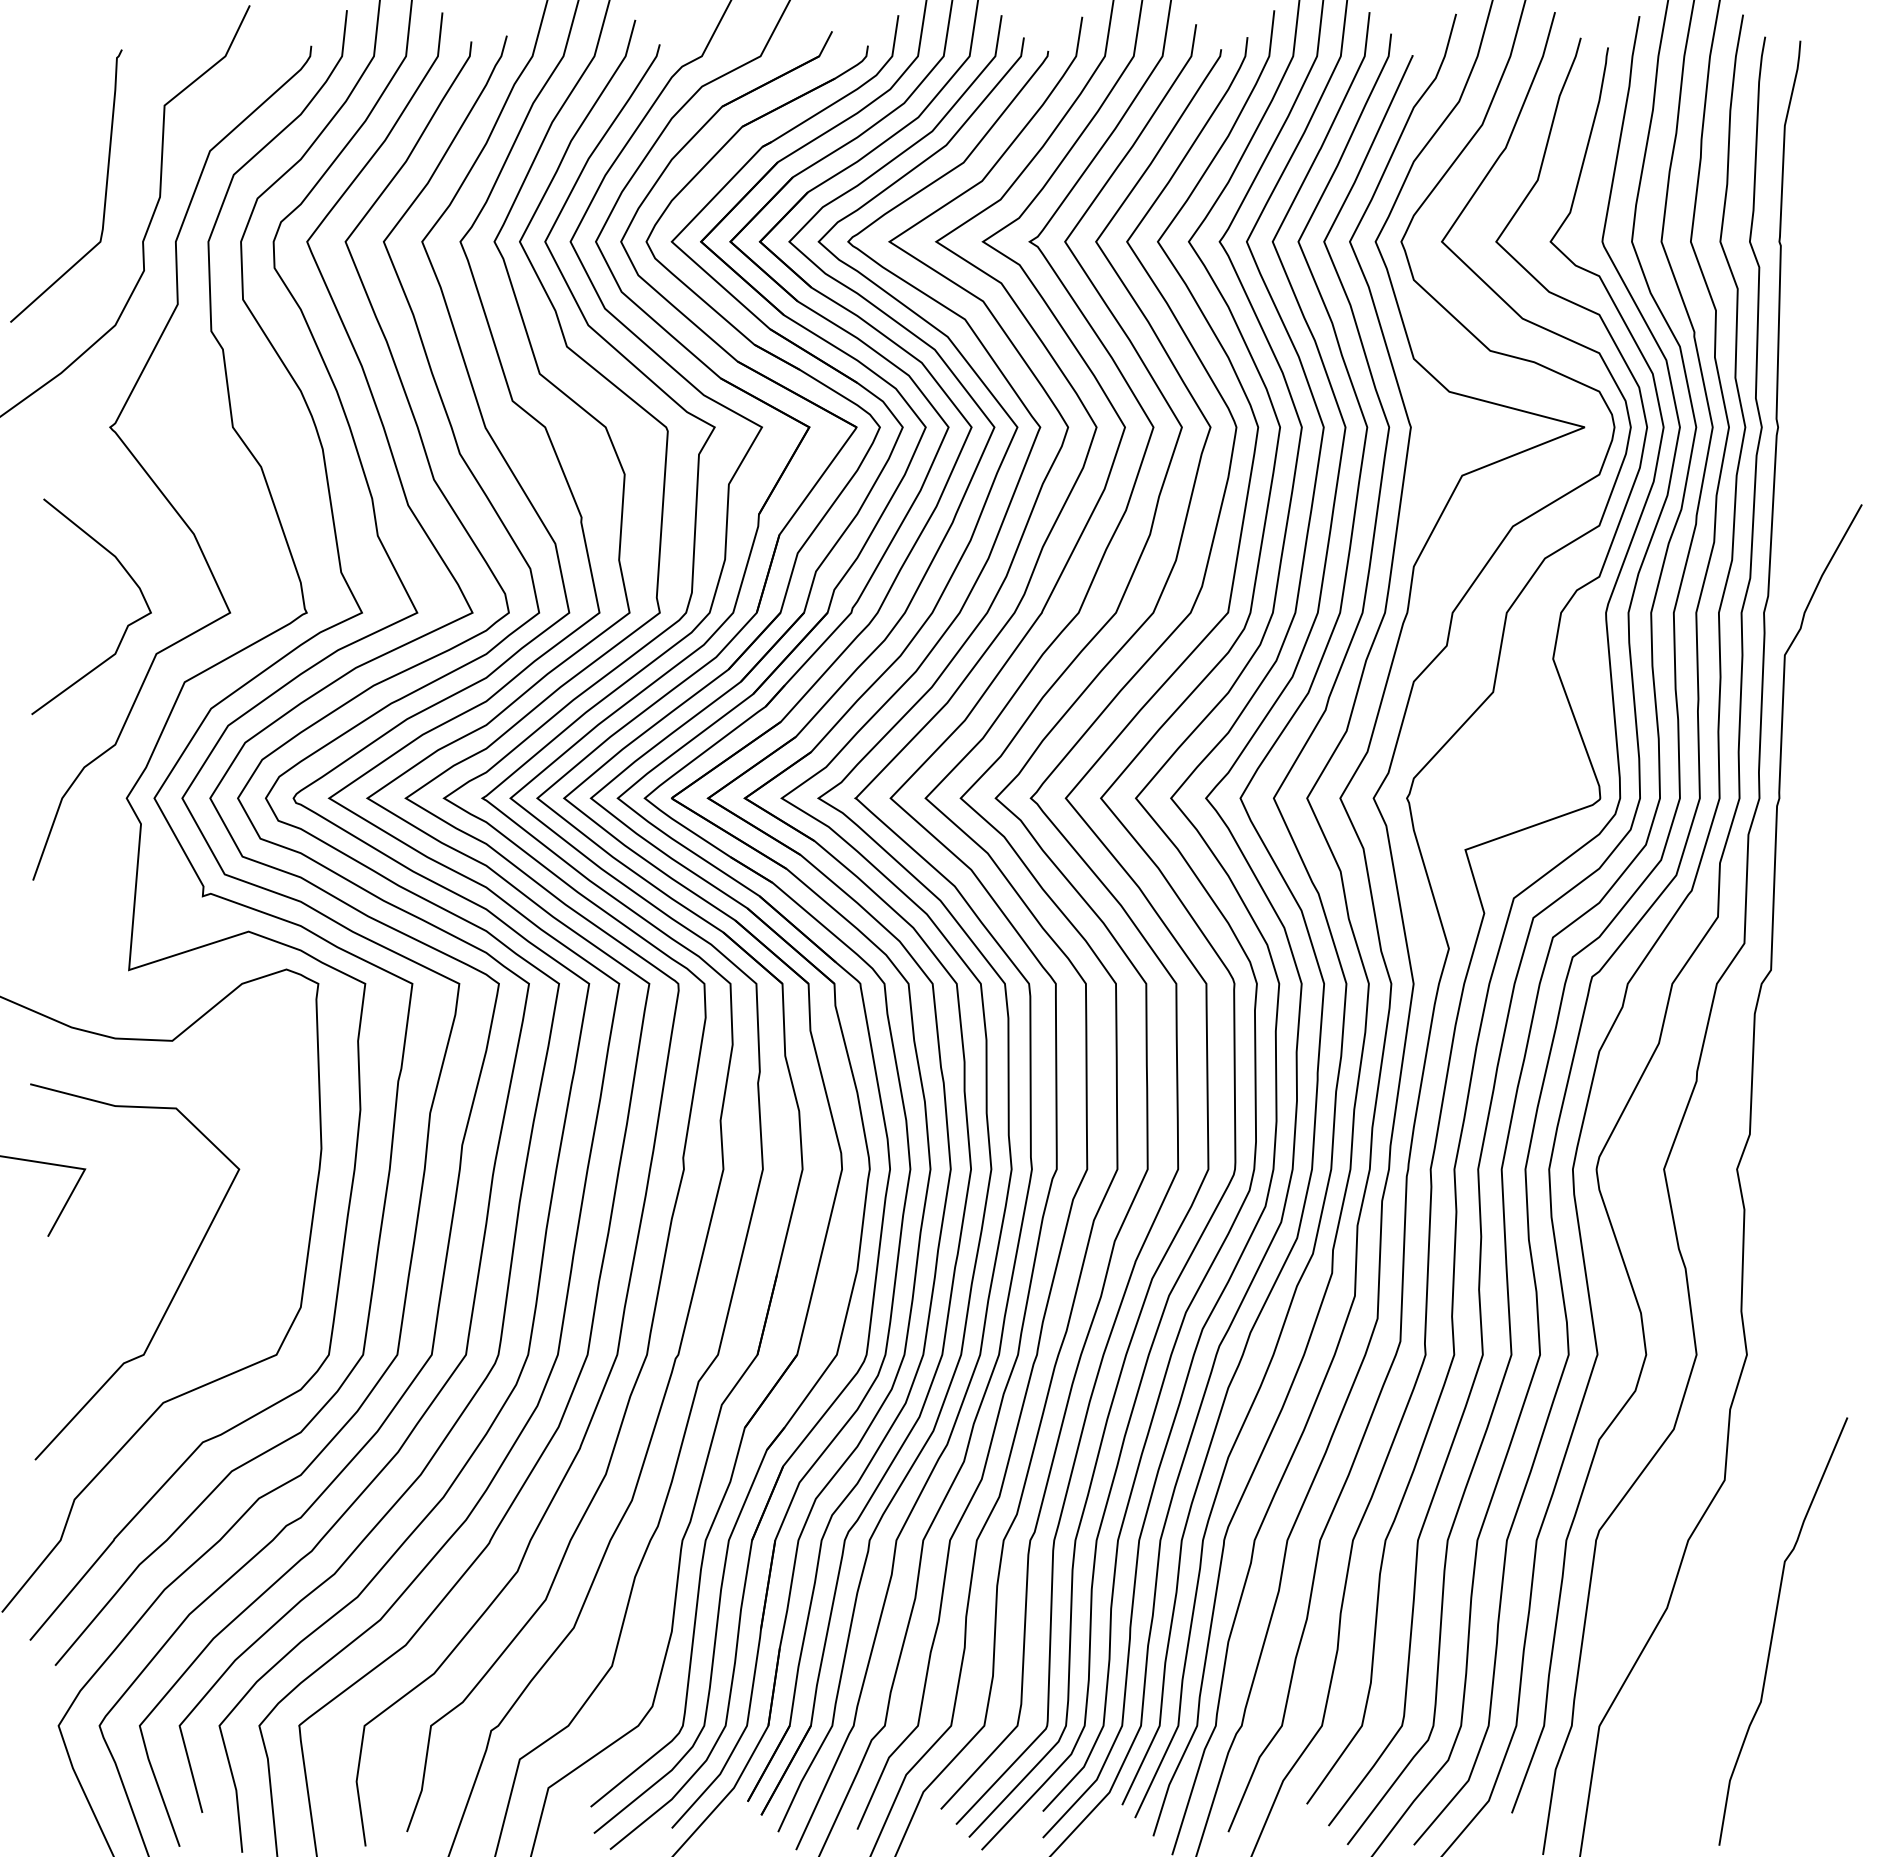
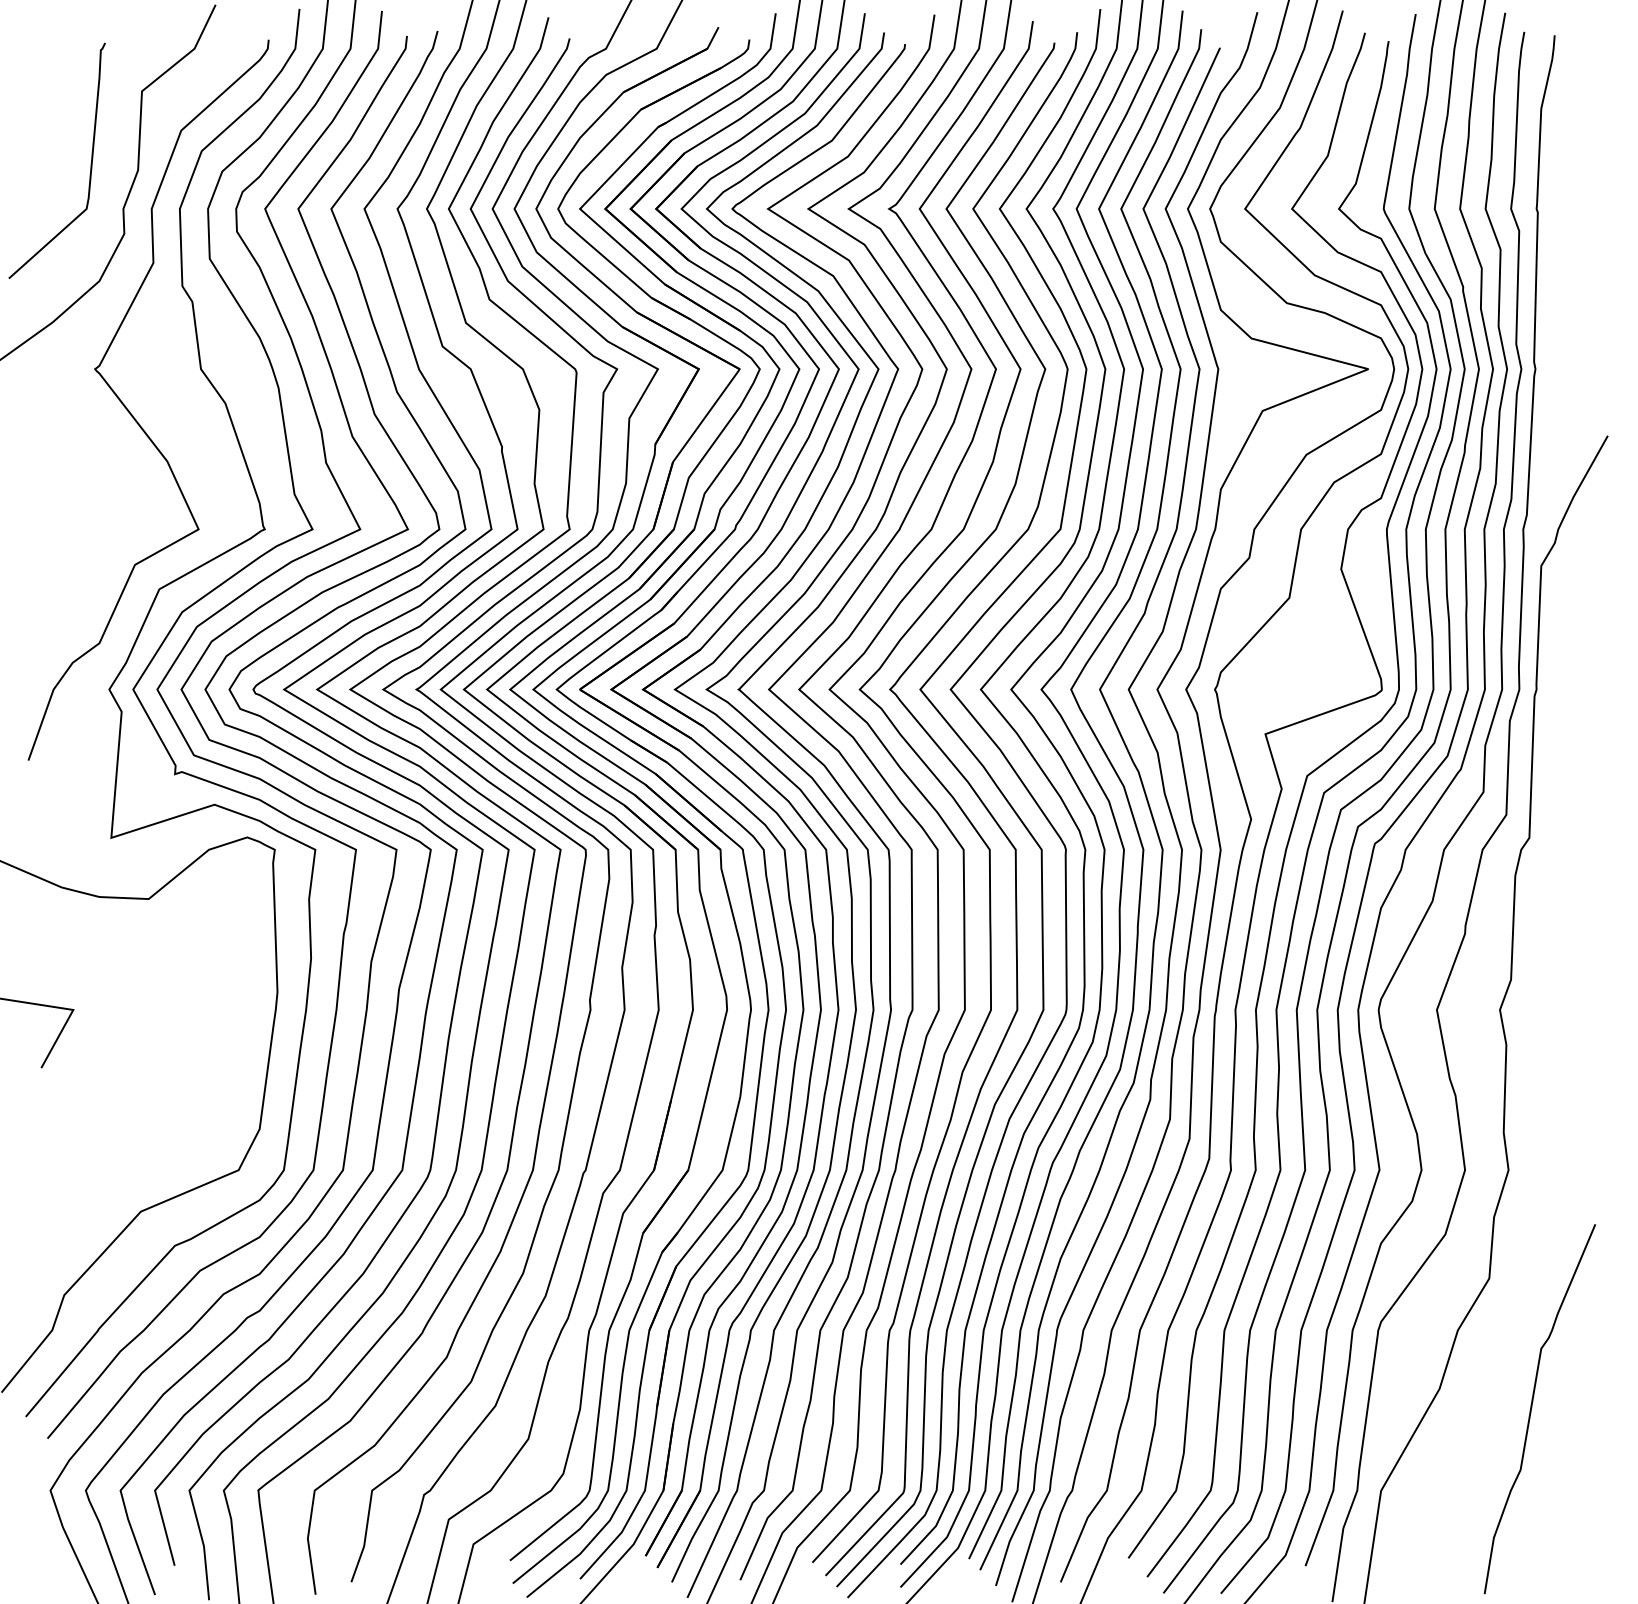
curve: (126, 626) -> (109, 541), removed
curve: (174, 1292) -> (150, 1116), removed

